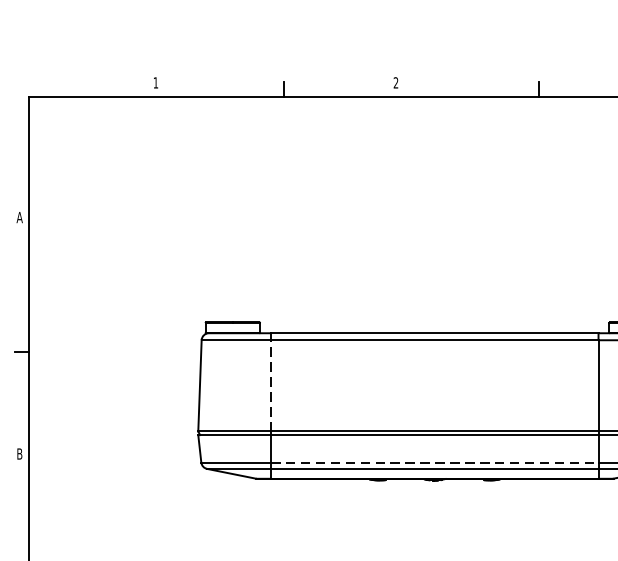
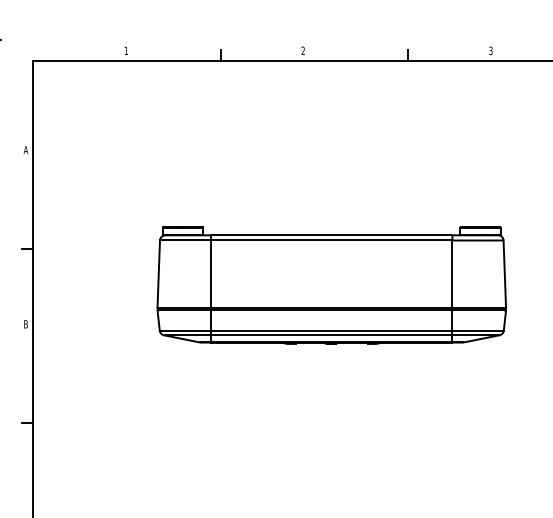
line: (271, 386) -> (211, 274), dashed -> solid
line: (434, 462) -> (331, 330), dashed -> solid

